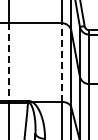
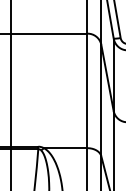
line: (9, 62) -> (11, 90), dashed -> solid
line: (61, 62) -> (86, 90), dashed -> solid

